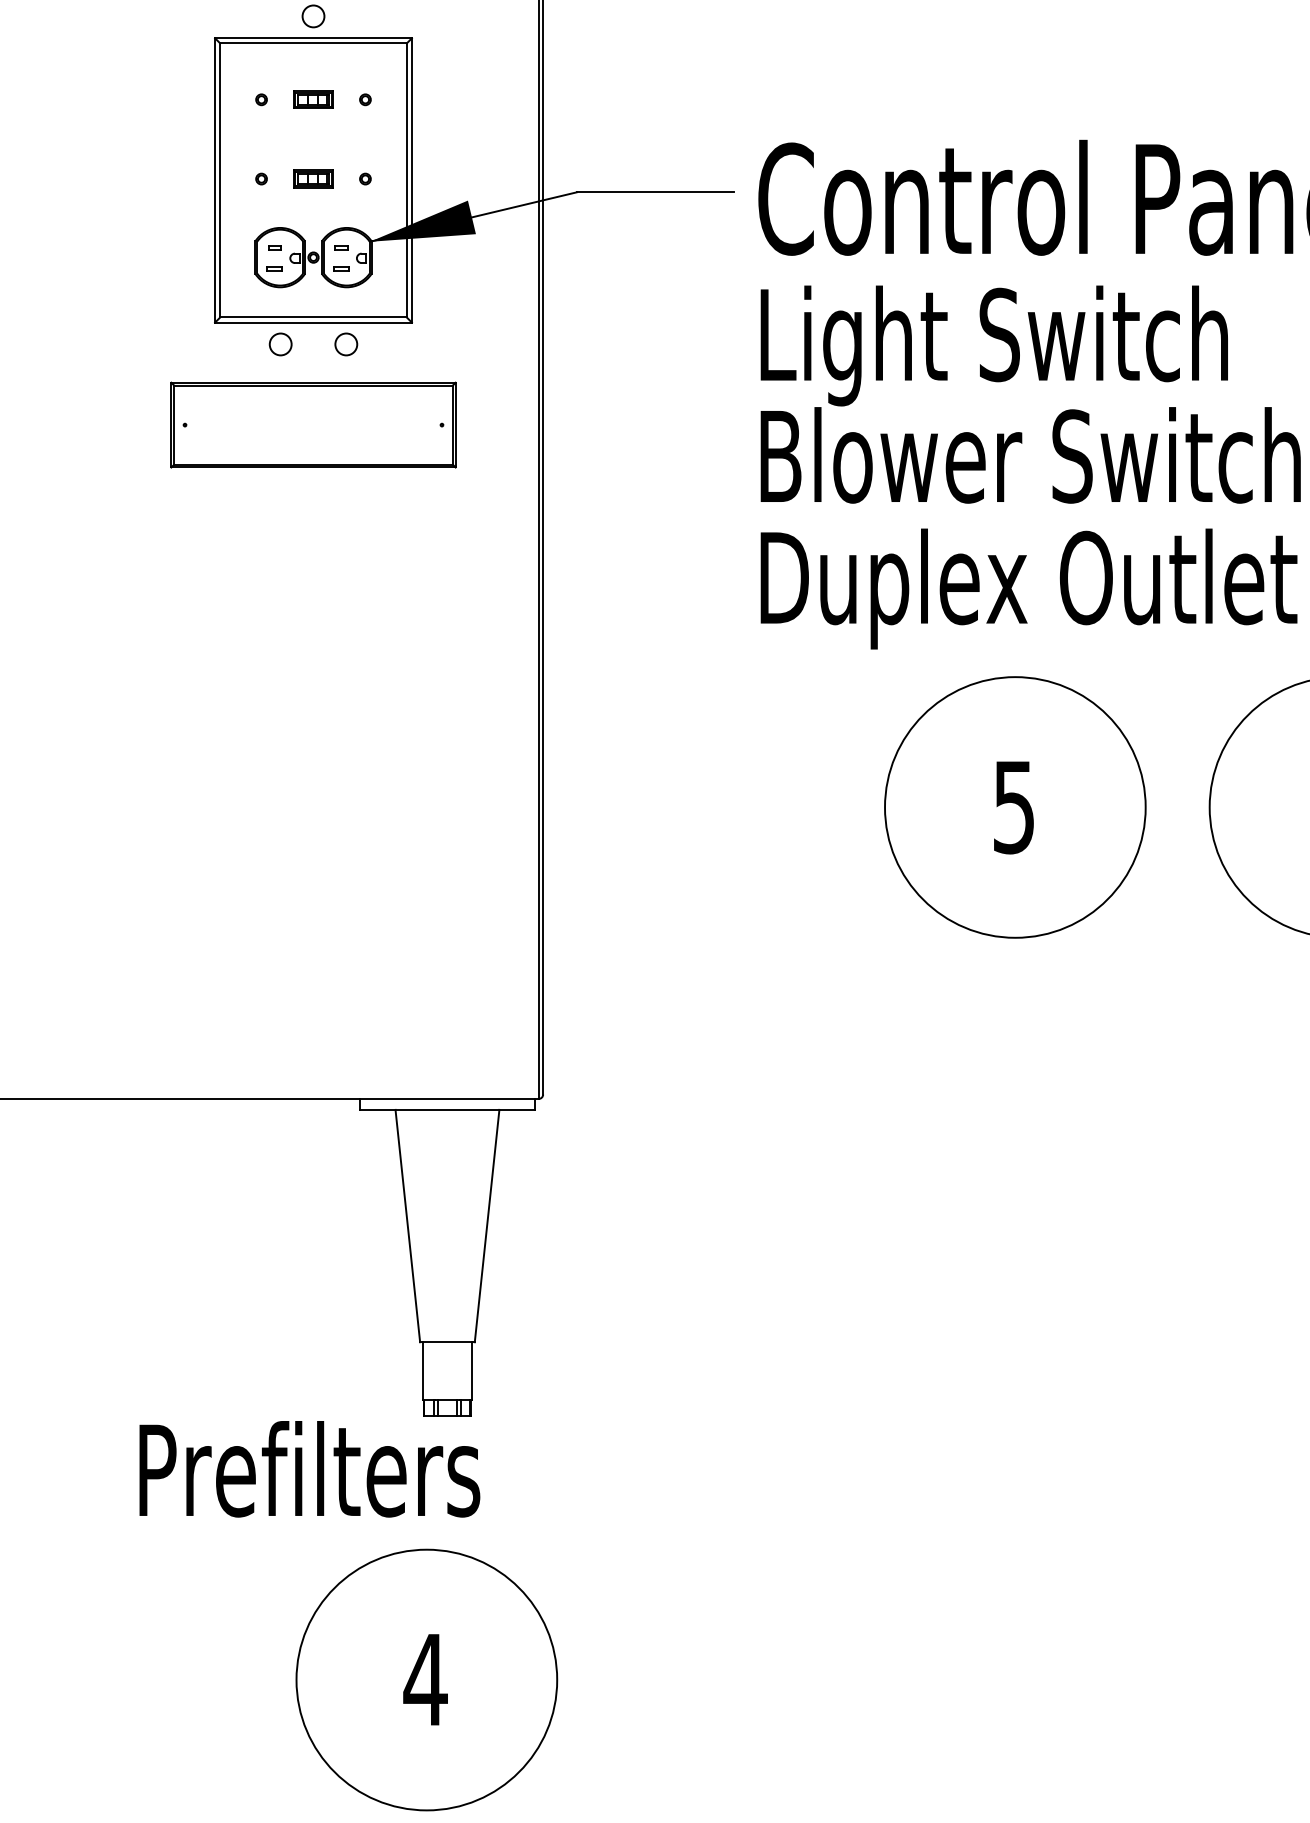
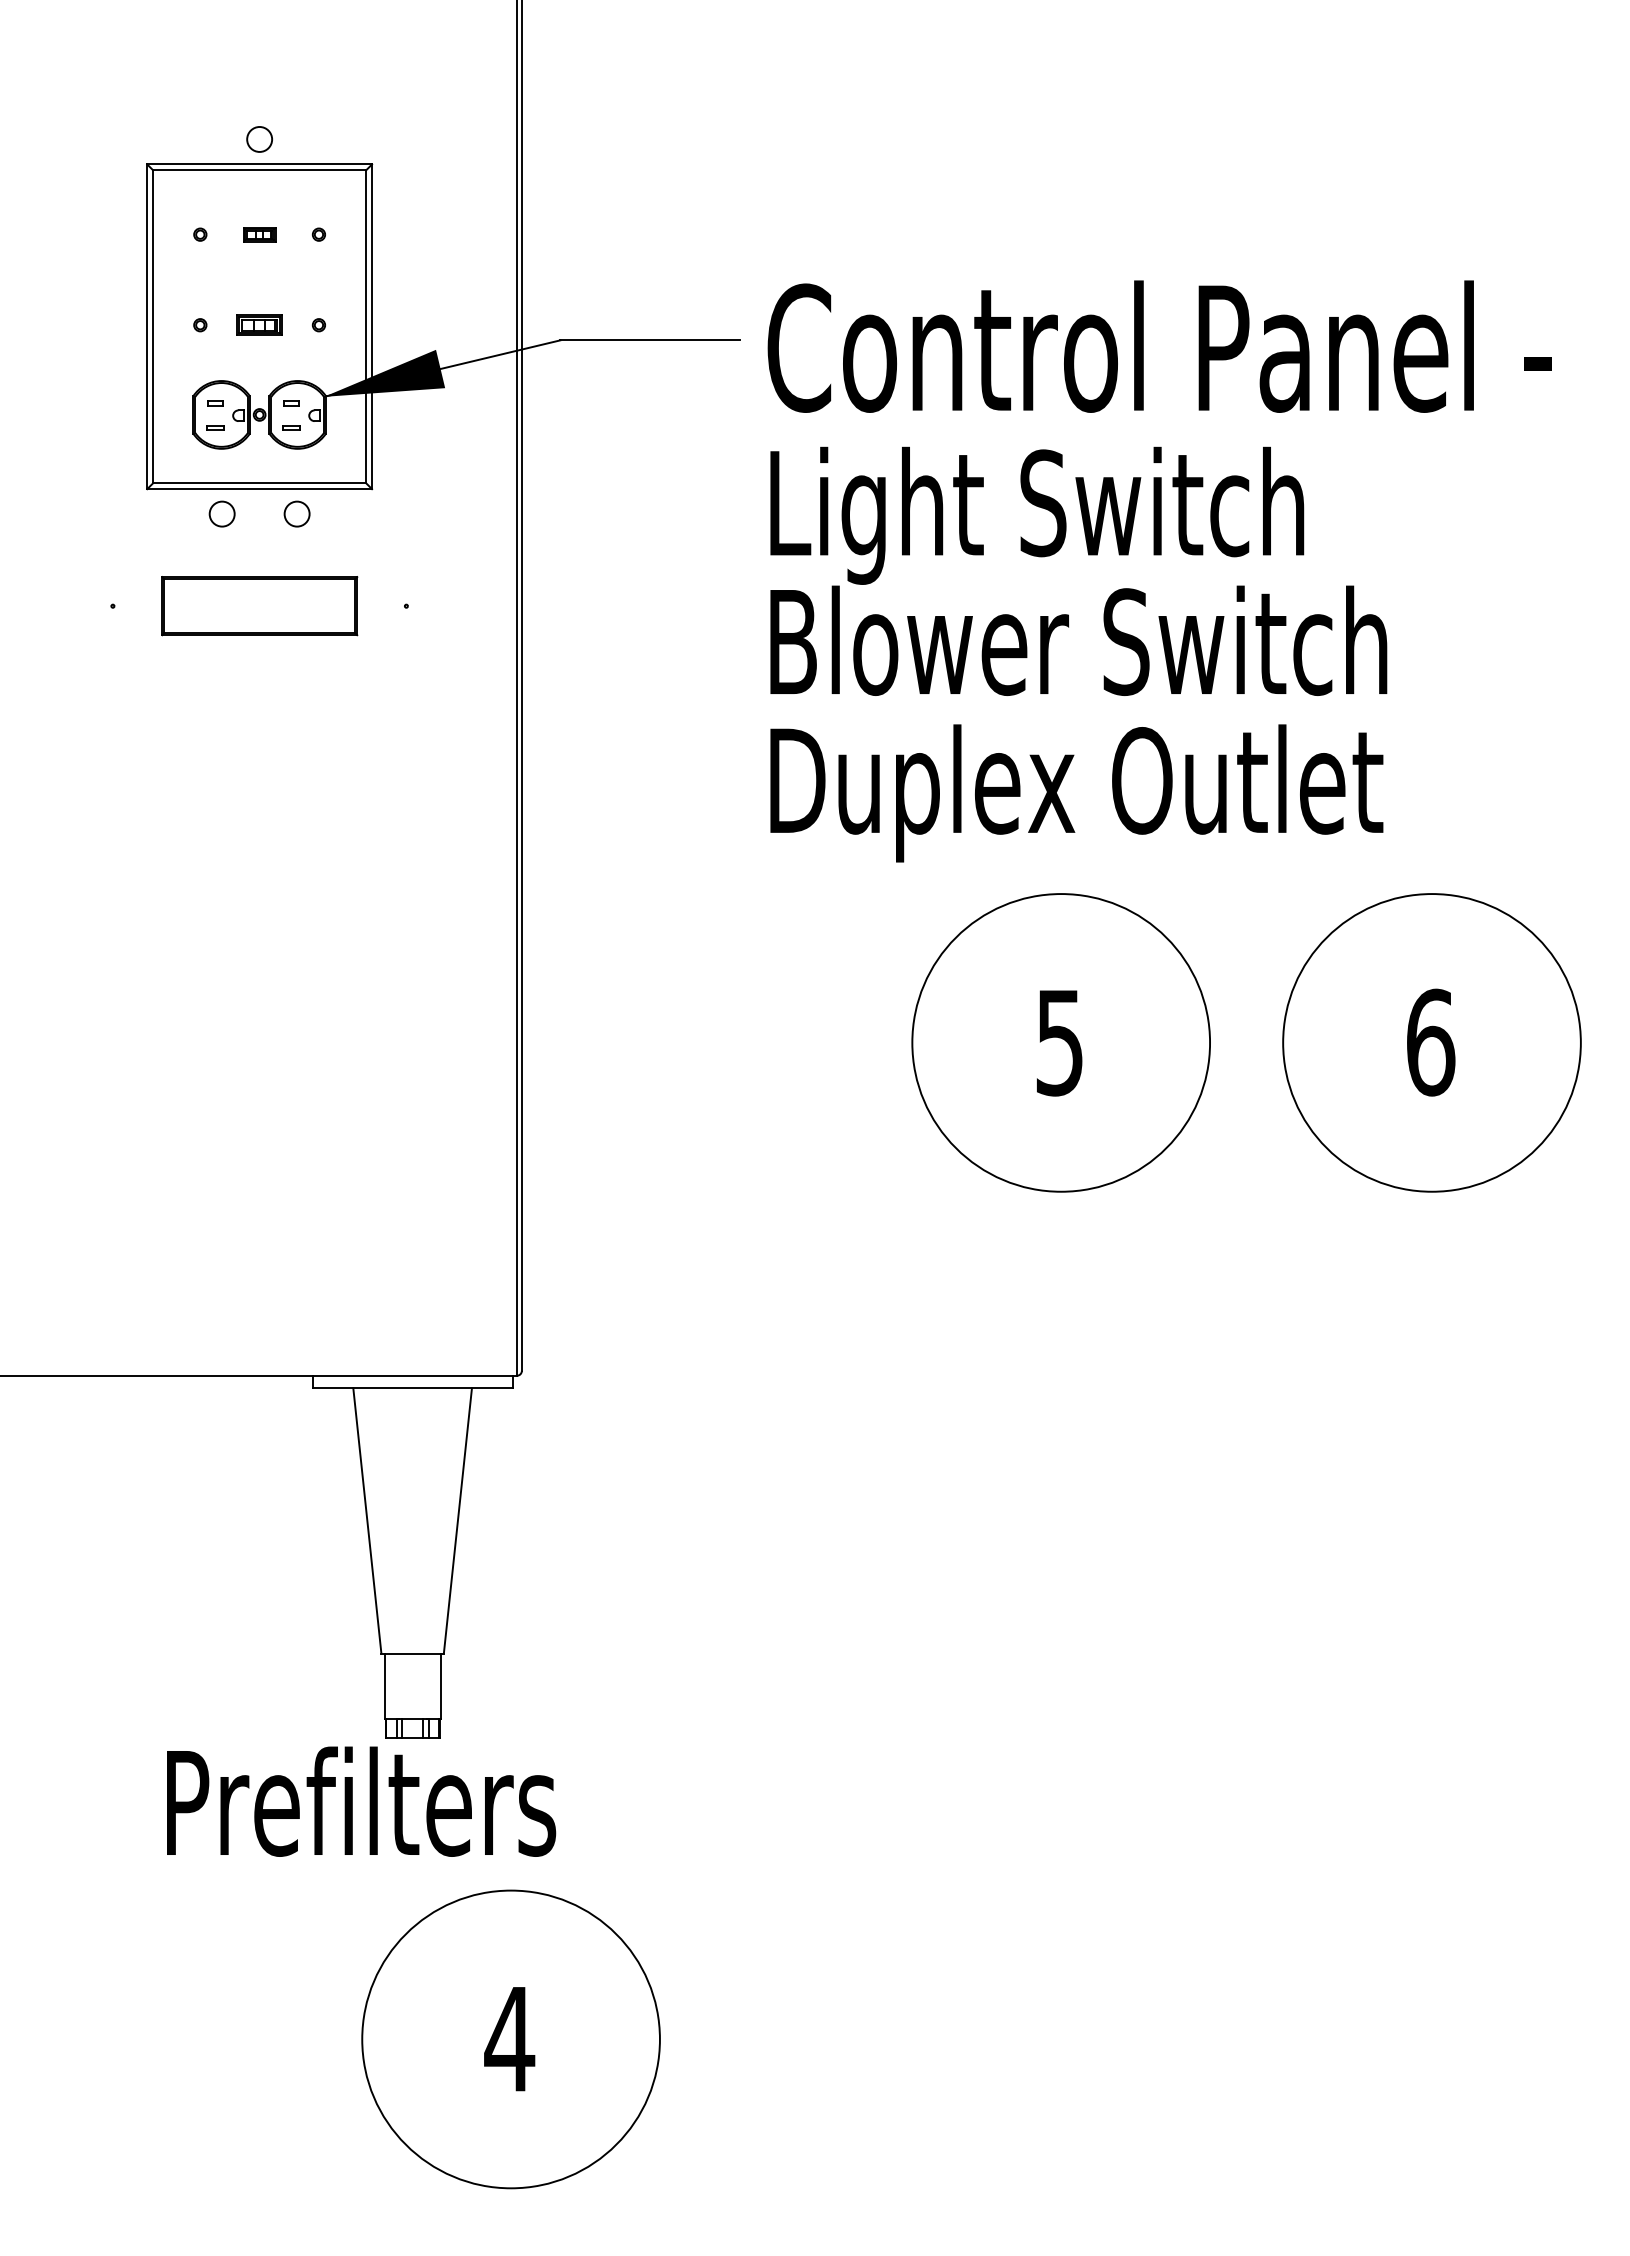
part: (313, 99) -> (259, 234), size x0.7
part: (313, 424) -> (259, 605), size x0.6
text: (309, 1469) -> (361, 1801), moved
part: (426, 1680) -> (510, 2039), moved

